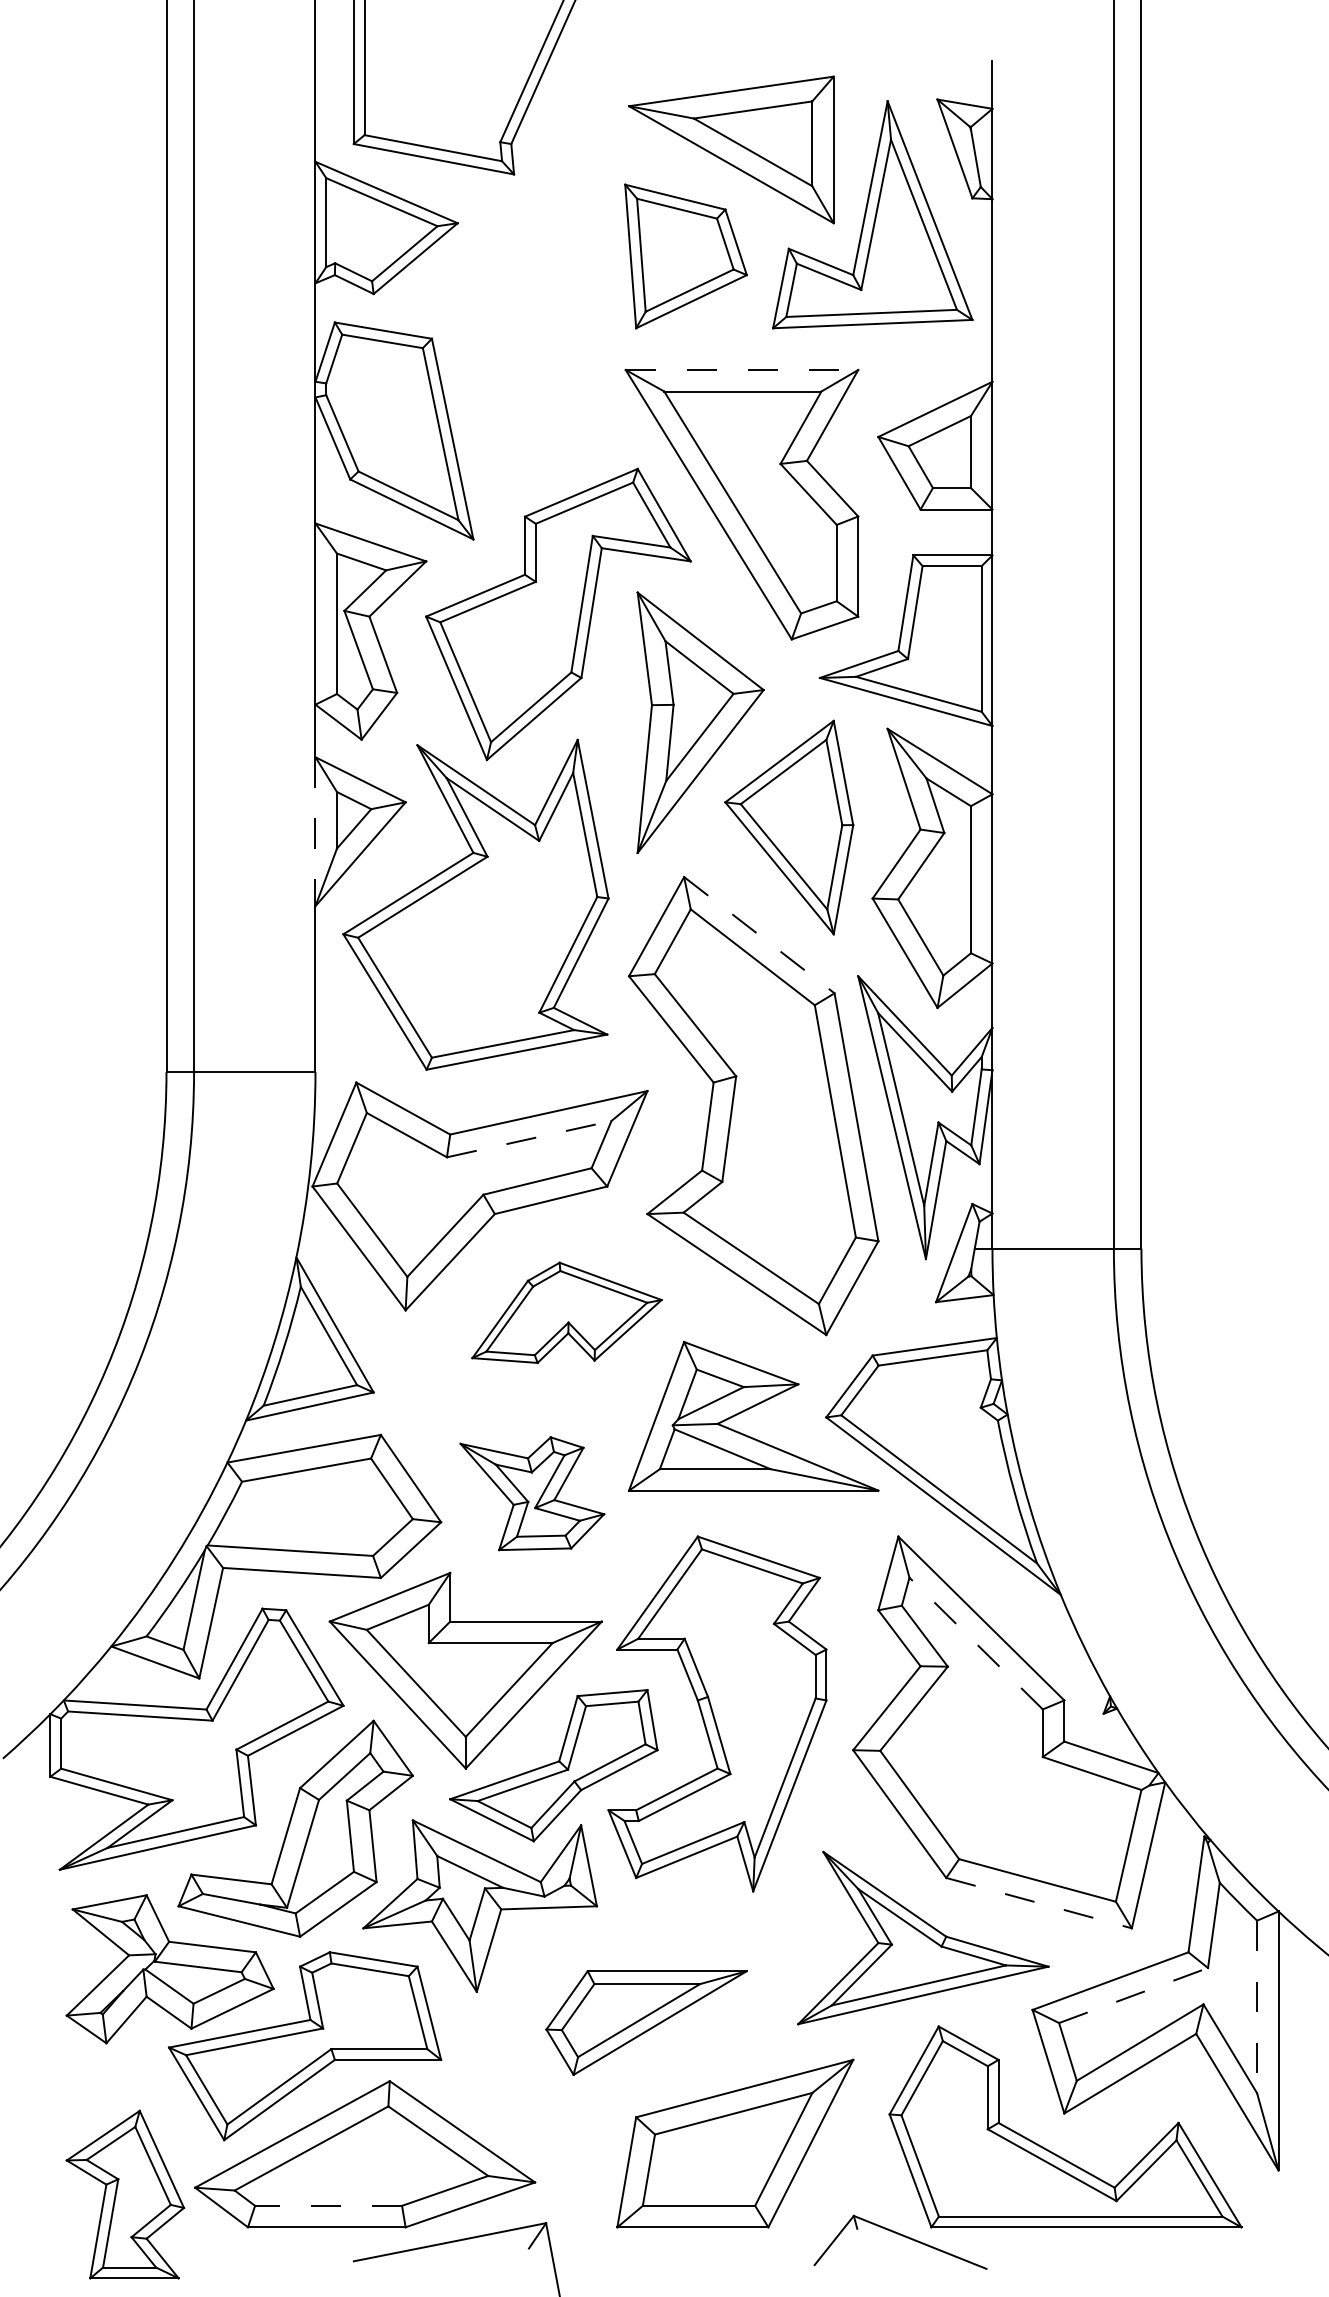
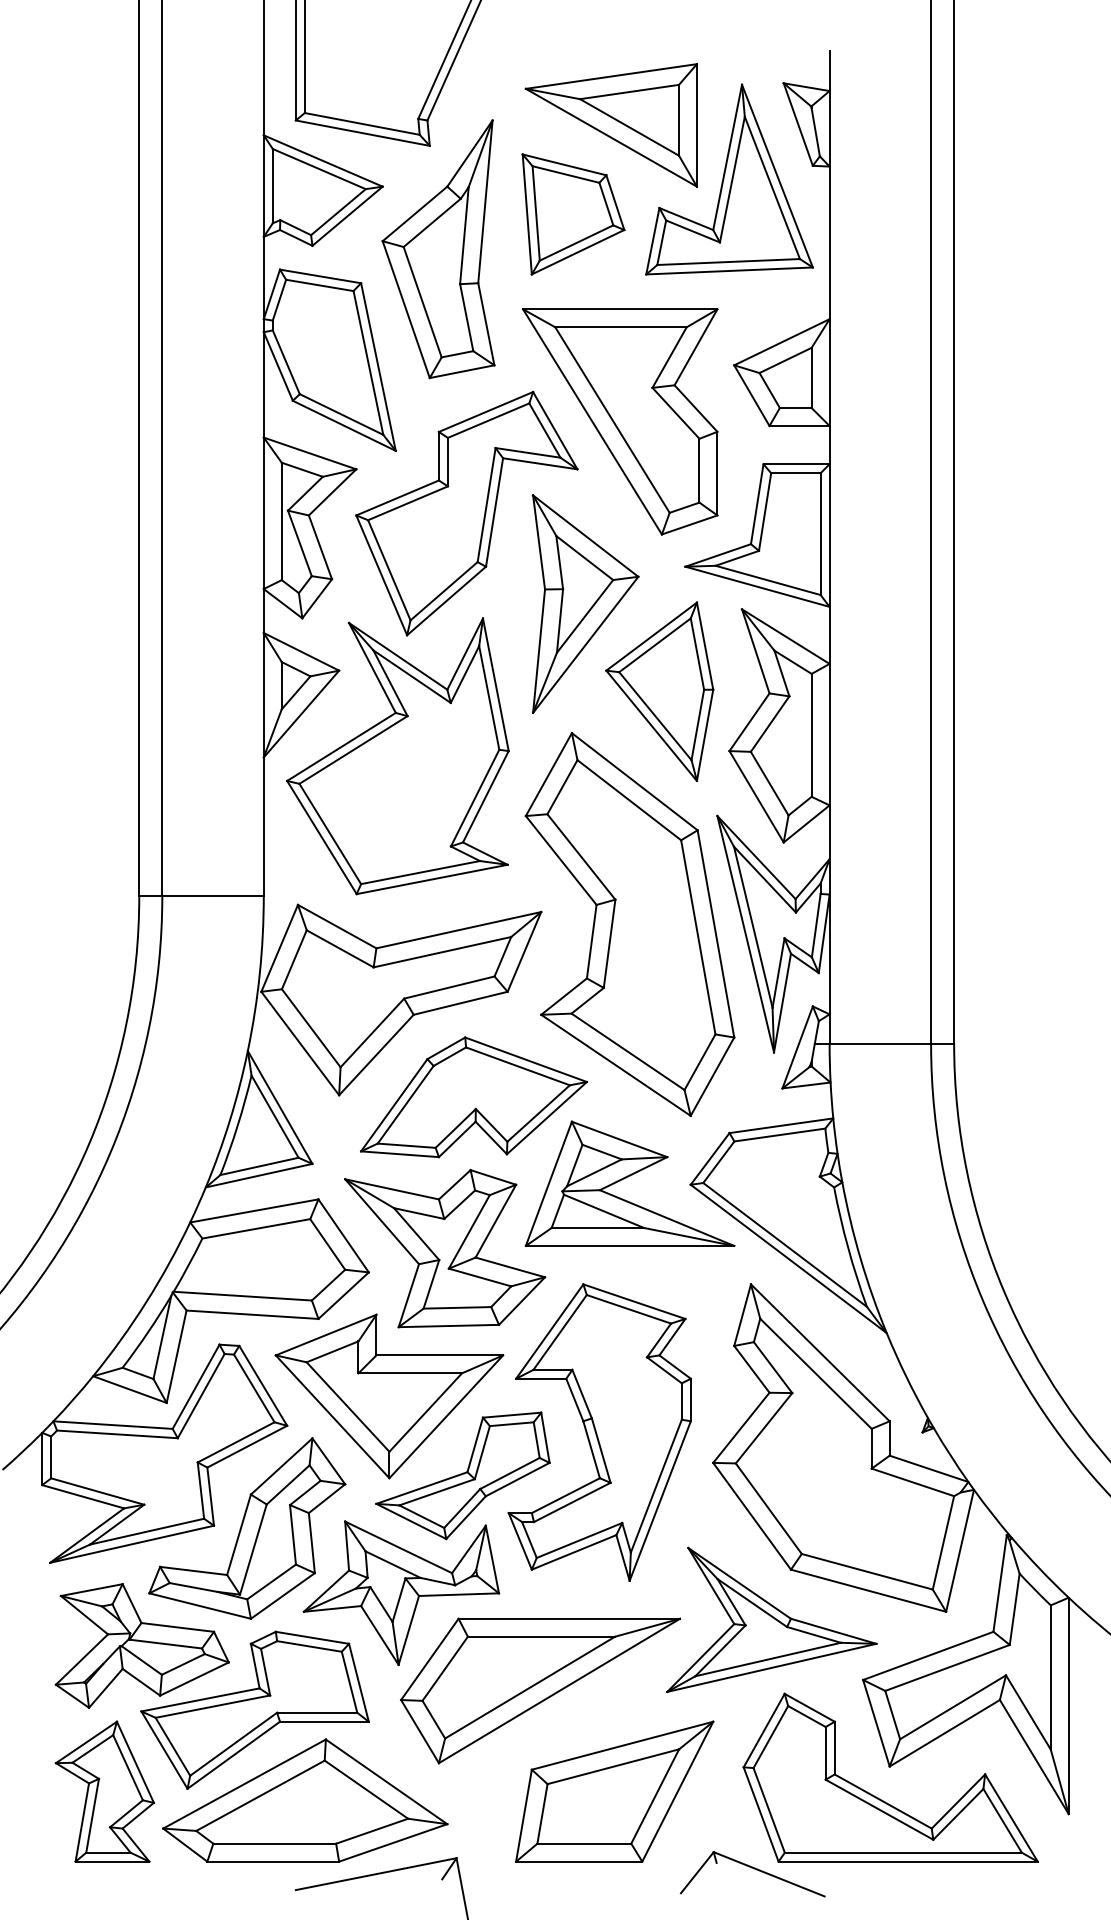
part: (524, 298) -> (438, 249), added
line: (742, 370) -> (620, 309), dashed -> solid
line: (315, 832) -> (263, 695), dashed -> solid
line: (759, 935) -> (634, 781), dashed -> solid
line: (529, 1139) -> (442, 952), dashed -> solid
part: (566, 1312) -> (473, 1097), size x1.43
part: (532, 1493) -> (445, 1248), size x1.67
line: (976, 1643) -> (816, 1373), dashed -> solid
line: (1039, 1903) -> (868, 1591), dashed -> solid
line: (1134, 1995) -> (948, 1667), dashed -> solid
line: (1257, 2007) -> (1051, 1677), dashed -> solid
part: (646, 2022) -> (540, 1690), size x1.67
part: (125, 2194) -> (105, 1791), moved
line: (328, 2205) -> (274, 1843), dashed -> solid

